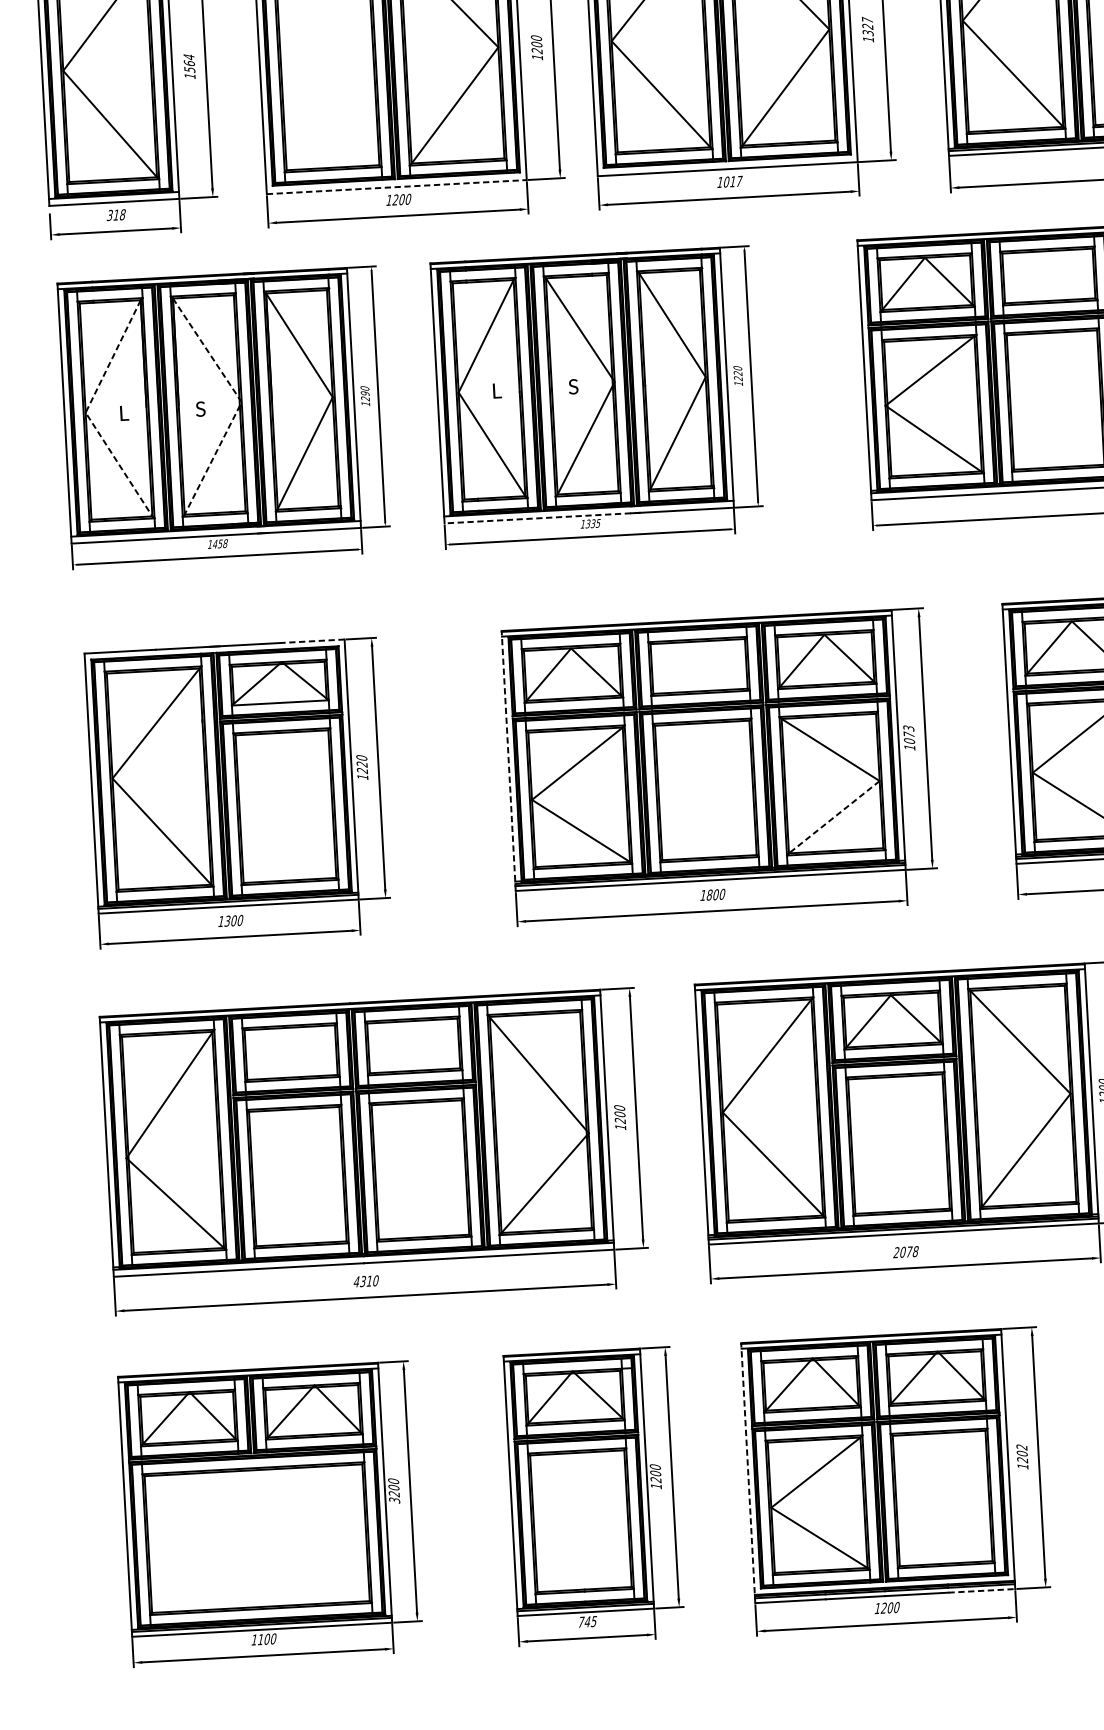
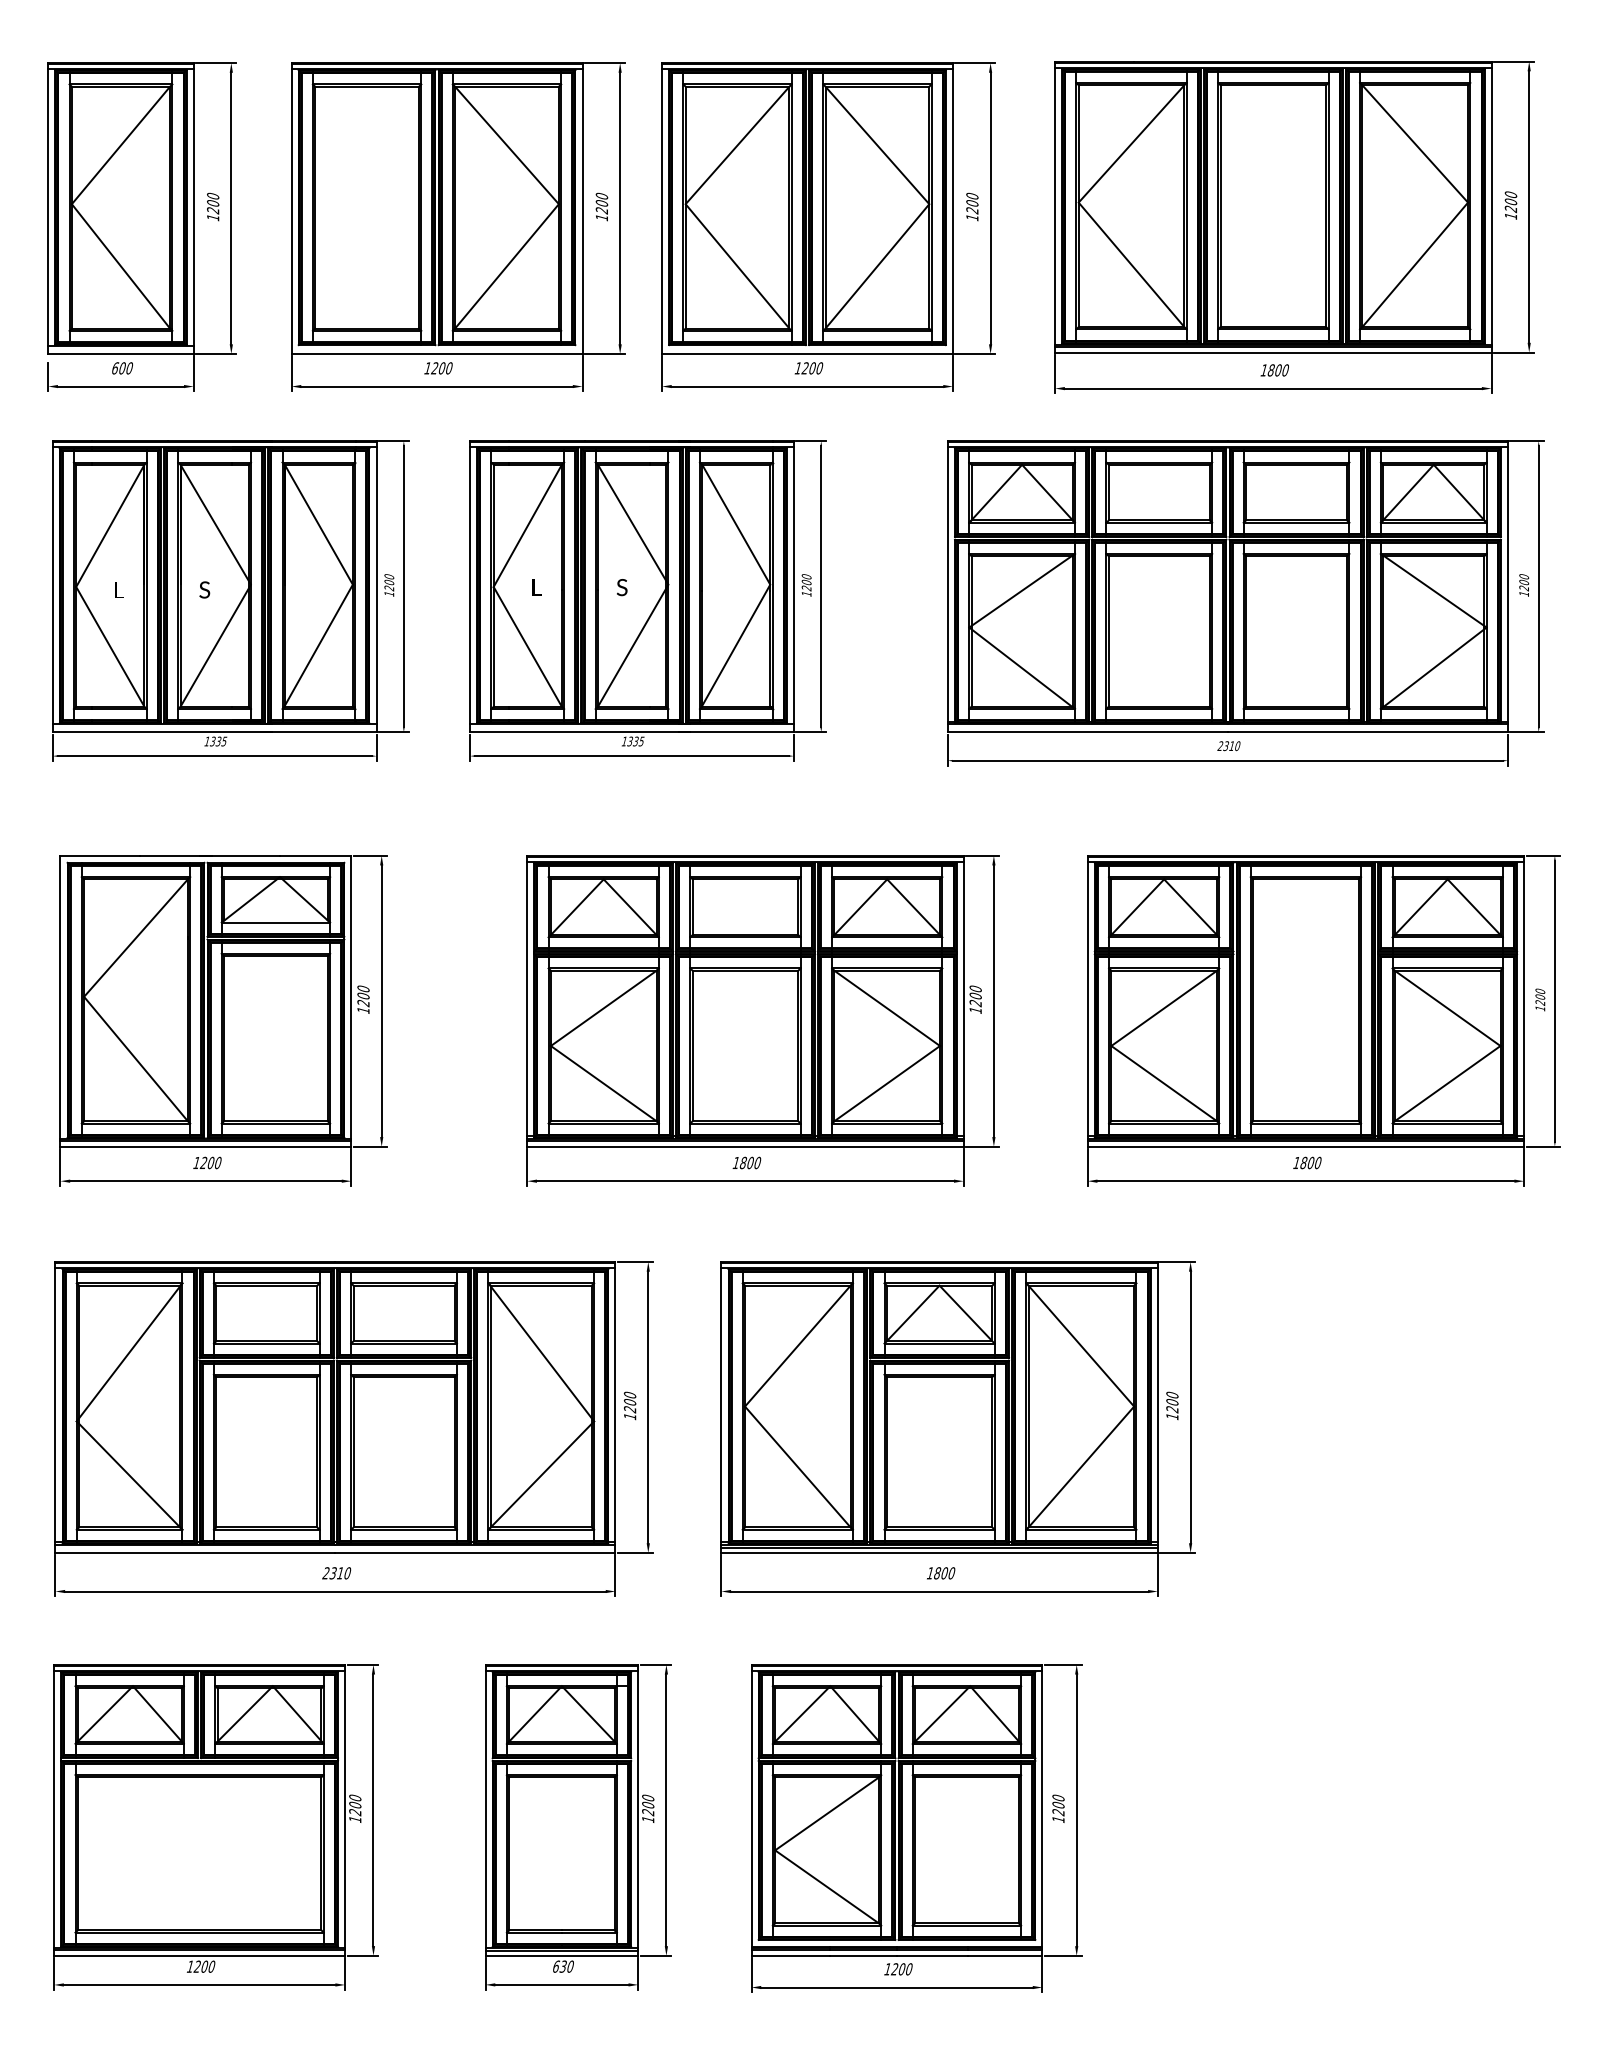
text: (867, 26) -> (972, 203), 1327 -> 1200
text: (189, 63) -> (213, 203), 1564 -> 1200
text: (732, 181) -> (812, 368), 1017 -> 1200
line: (397, 187) -> (437, 354), dashed -> solid
text: (116, 215) -> (122, 368), 318 -> 600
text: (737, 373) -> (806, 582), 1220 -> 1200
text: (365, 394) -> (389, 583), 1290 -> 1200
line: (242, 402) -> (251, 584), dashed -> solid
line: (85, 412) -> (76, 586), dashed -> solid
line: (542, 518) -> (579, 732), dashed -> solid
text: (220, 543) -> (218, 741), 1458 -> 1335
line: (312, 641) -> (315, 855), dashed -> solid
text: (908, 735) -> (975, 996), 1073 -> 1200
line: (508, 760) -> (527, 1000), dashed -> solid
text: (362, 764) -> (363, 996), 1220 -> 1200
line: (834, 817) -> (887, 1083), dashed -> solid
text: (227, 921) -> (203, 1163), 1300 -> 1200
text: (905, 1252) -> (940, 1573), 2078 -> 1800
text: (356, 1282) -> (325, 1573), 4310 -> 2310
text: (1021, 1447) -> (1058, 1798), 1202 -> 1200
line: (748, 1473) -> (751, 1810), dashed -> solid
text: (394, 1500) -> (355, 1819), 3200 -> 1200
line: (982, 1590) -> (1005, 1955), dashed -> solid
text: (587, 1621) -> (563, 1966), 745 -> 630
text: (259, 1639) -> (196, 1966), 1100 -> 1200

